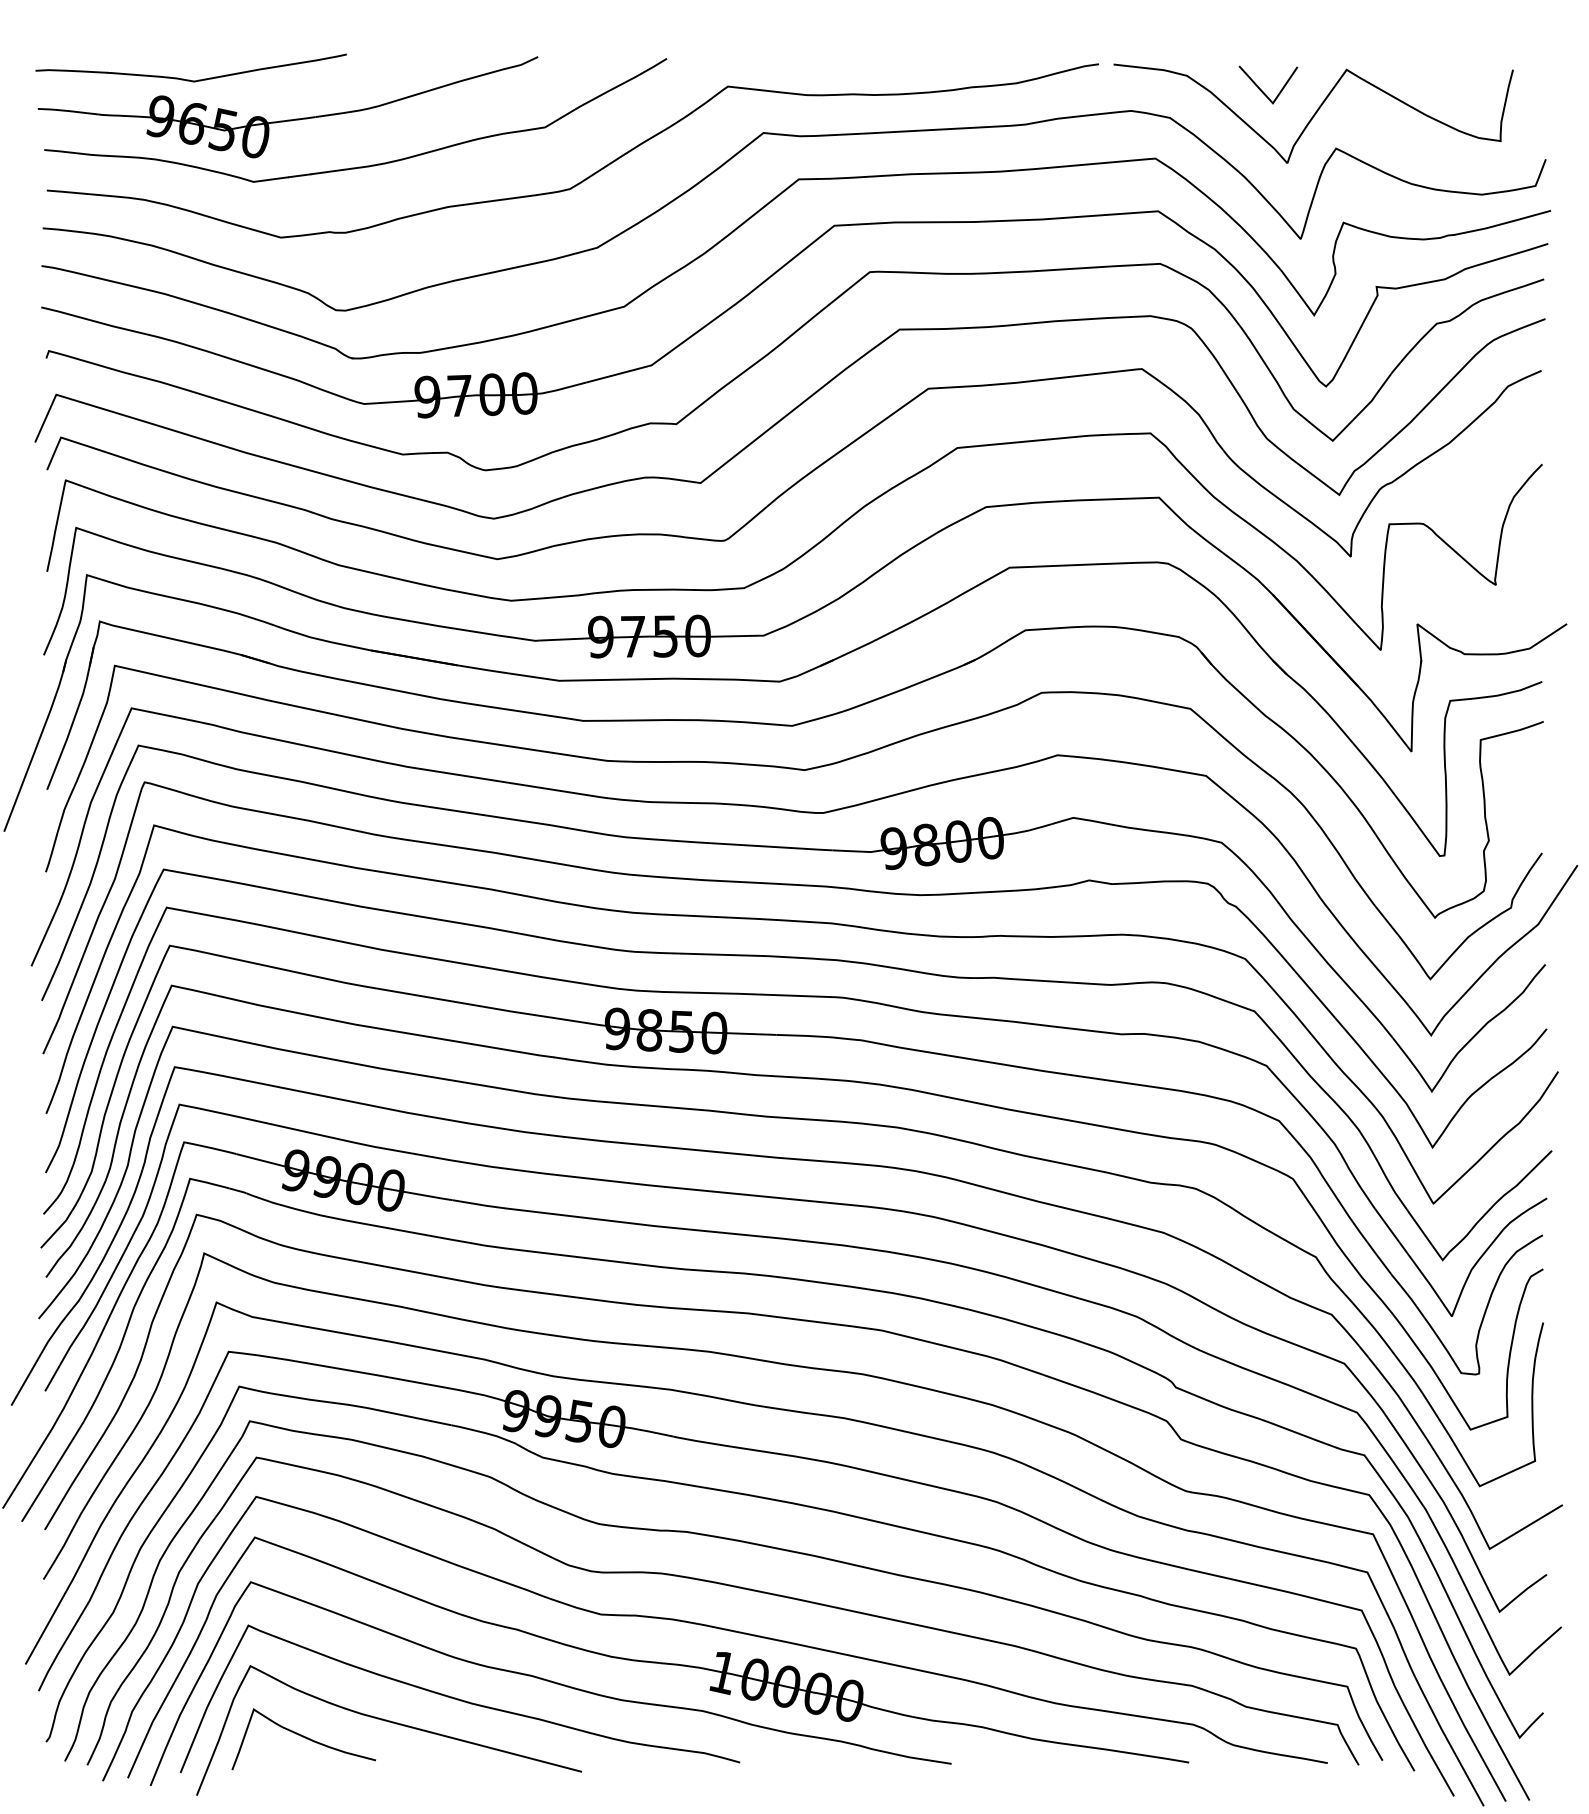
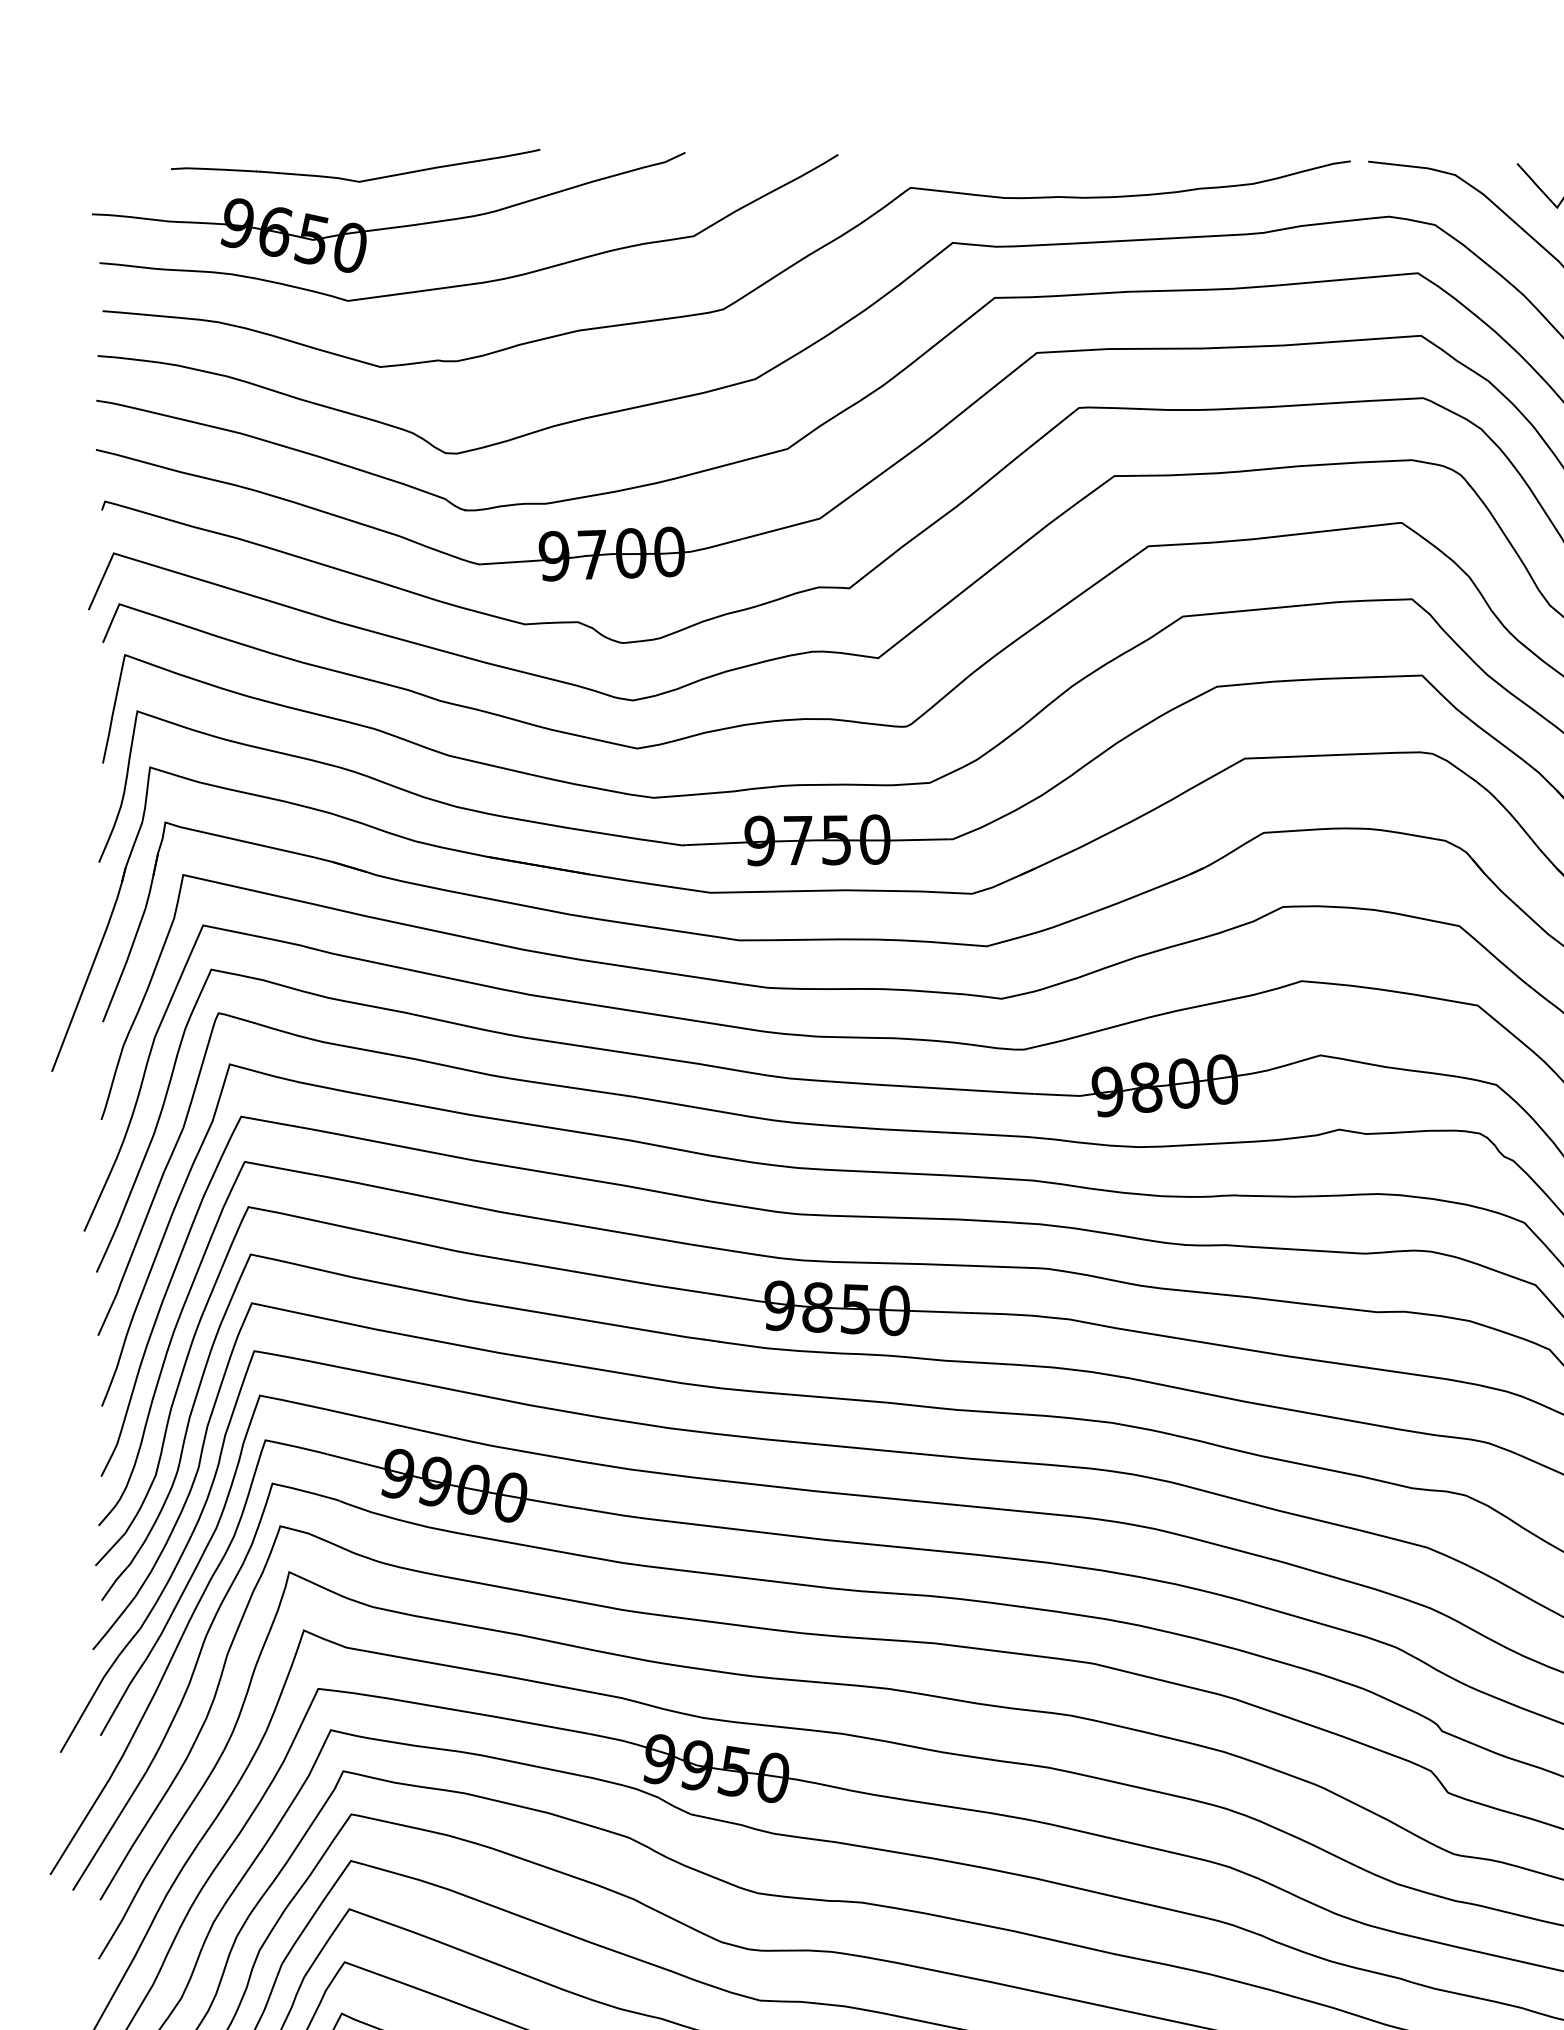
part: (189, 79) -> (353, 179), moved

